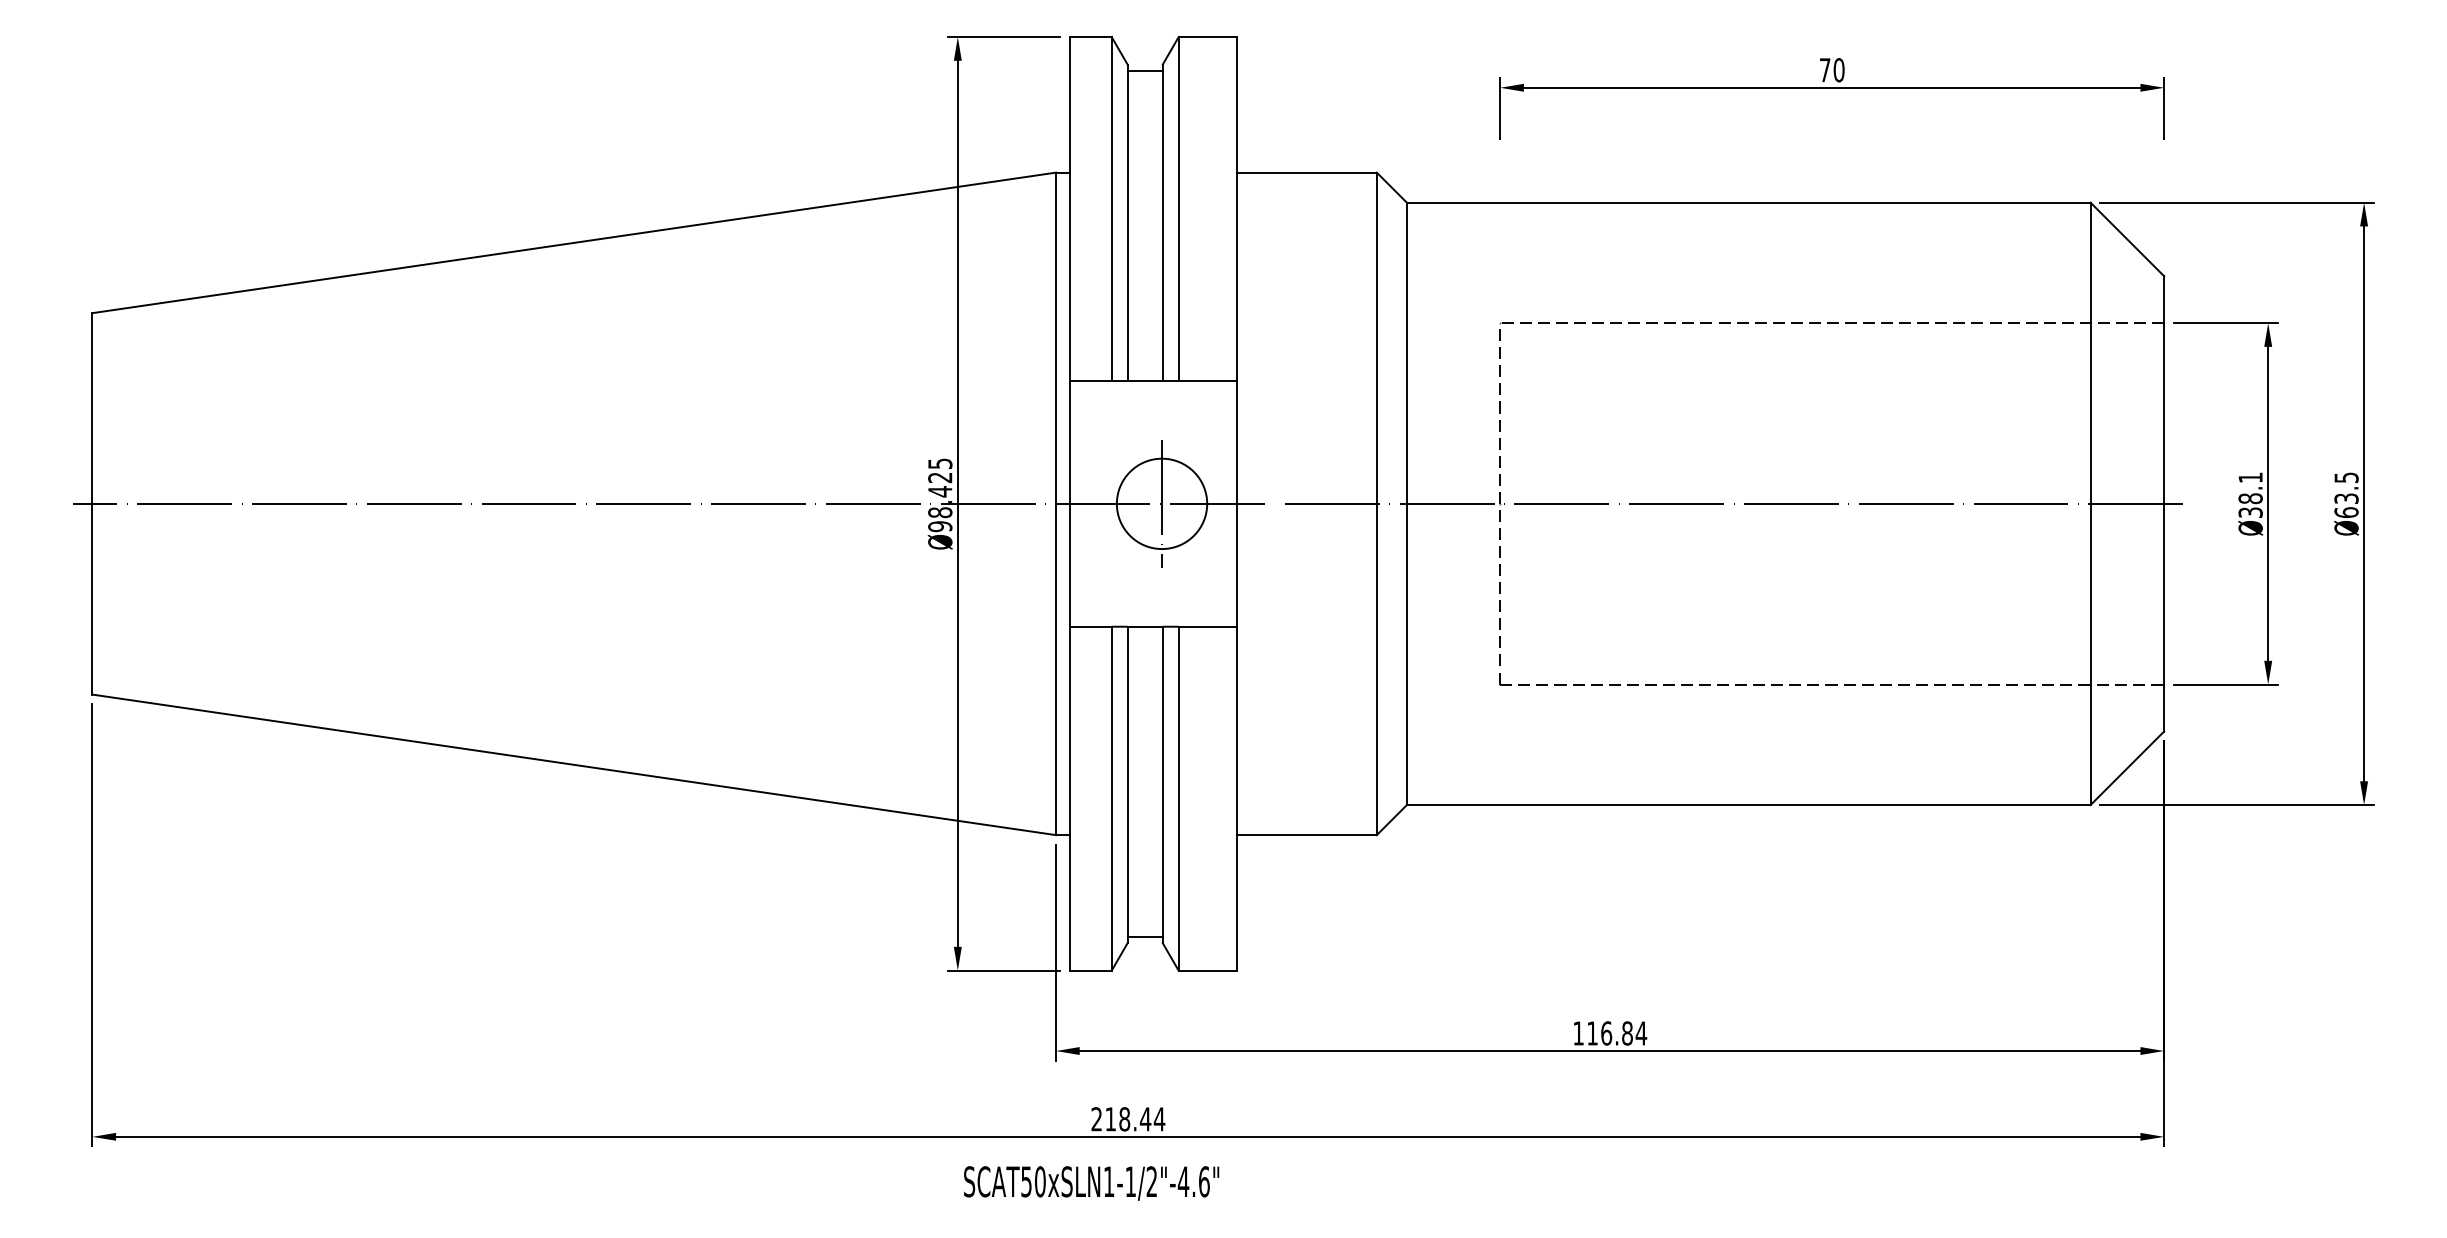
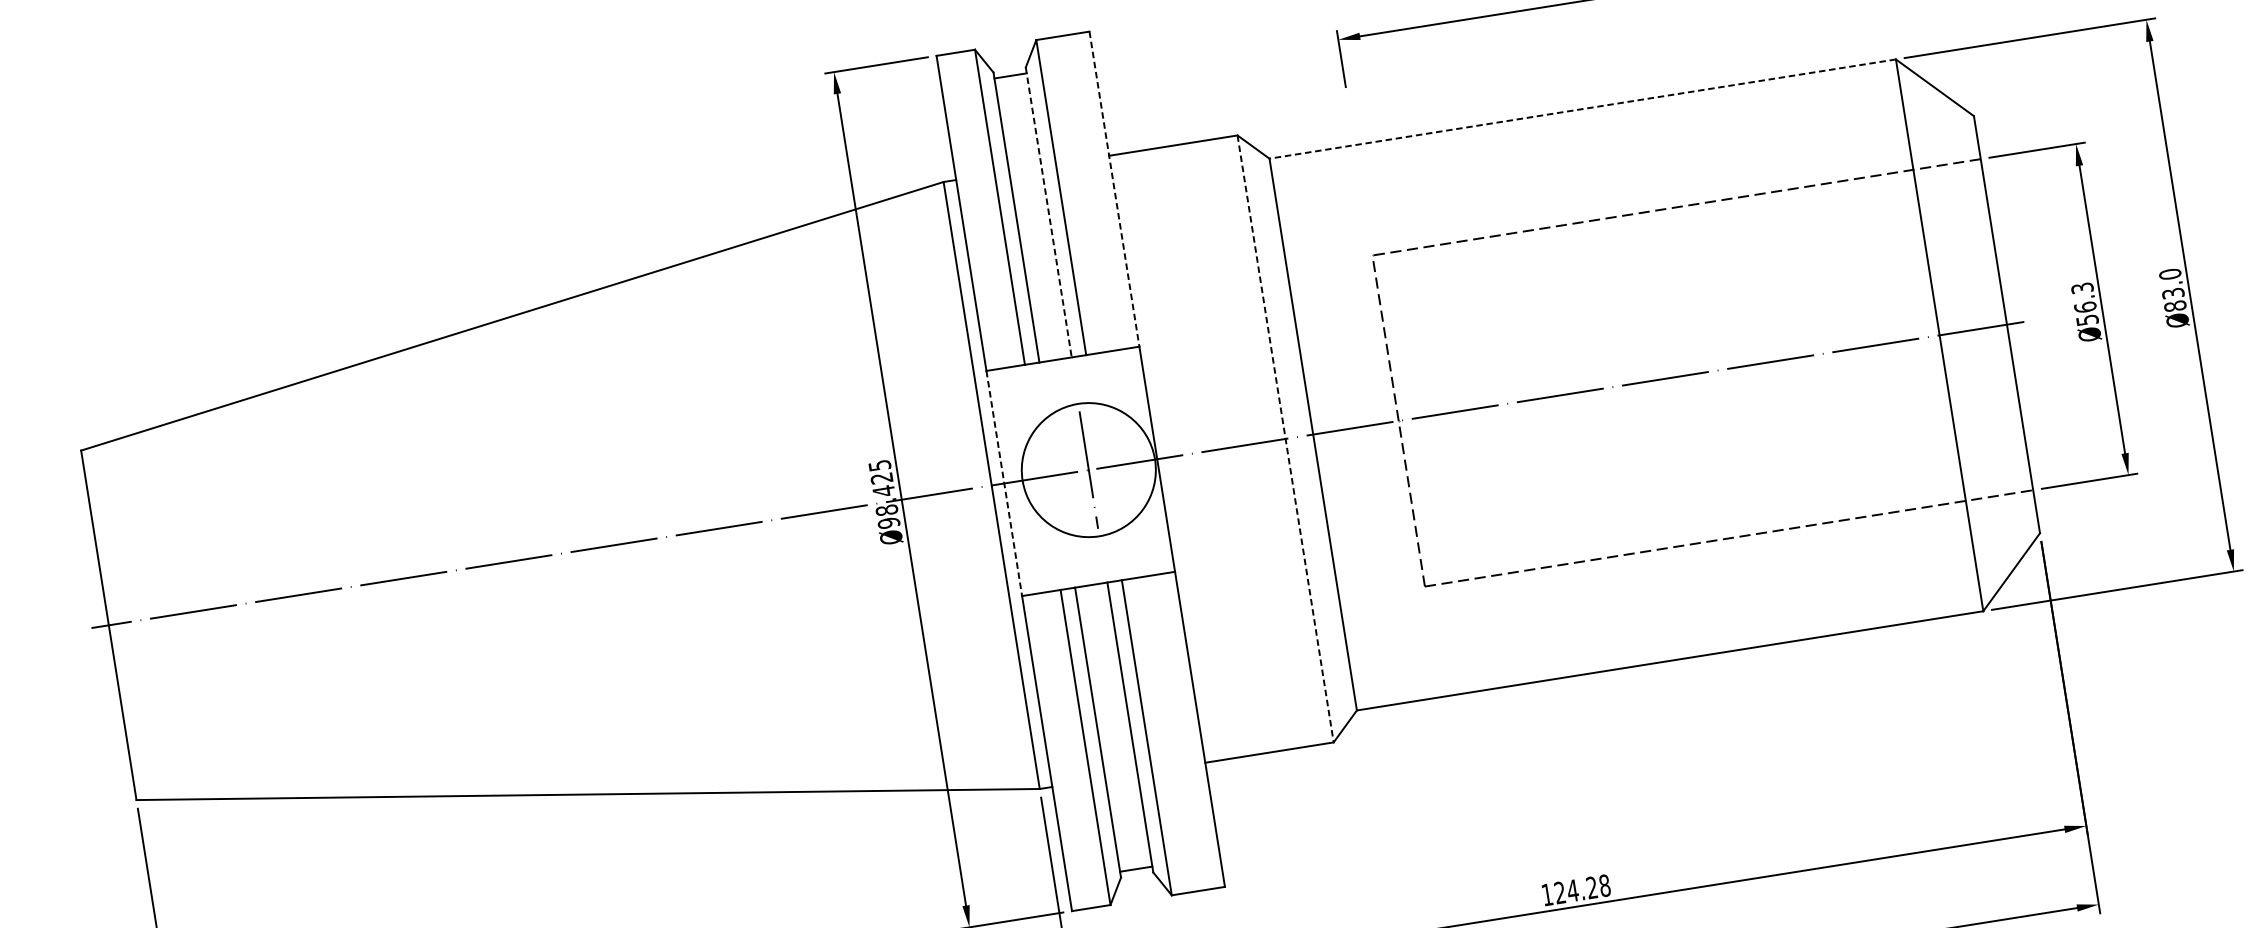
line: (1748, 202) -> (1582, 108), solid -> dashed
line: (1236, 209) -> (1114, 189), solid -> dashed
line: (1162, 223) -> (1048, 213), solid -> dashed
text: (2250, 494) -> (2084, 303), Ø38.1 -> Ø56.3
text: (2346, 495) -> (2172, 290), Ø63.5 -> Ø83.0
line: (1069, 503) -> (1004, 483), solid -> dashed
circle: (1161, 503) -> (1088, 469), size x1.6
line: (1376, 504) -> (1285, 439), solid -> dashed
text: (1617, 1033) -> (1582, 889), 116.84 -> 124.28

